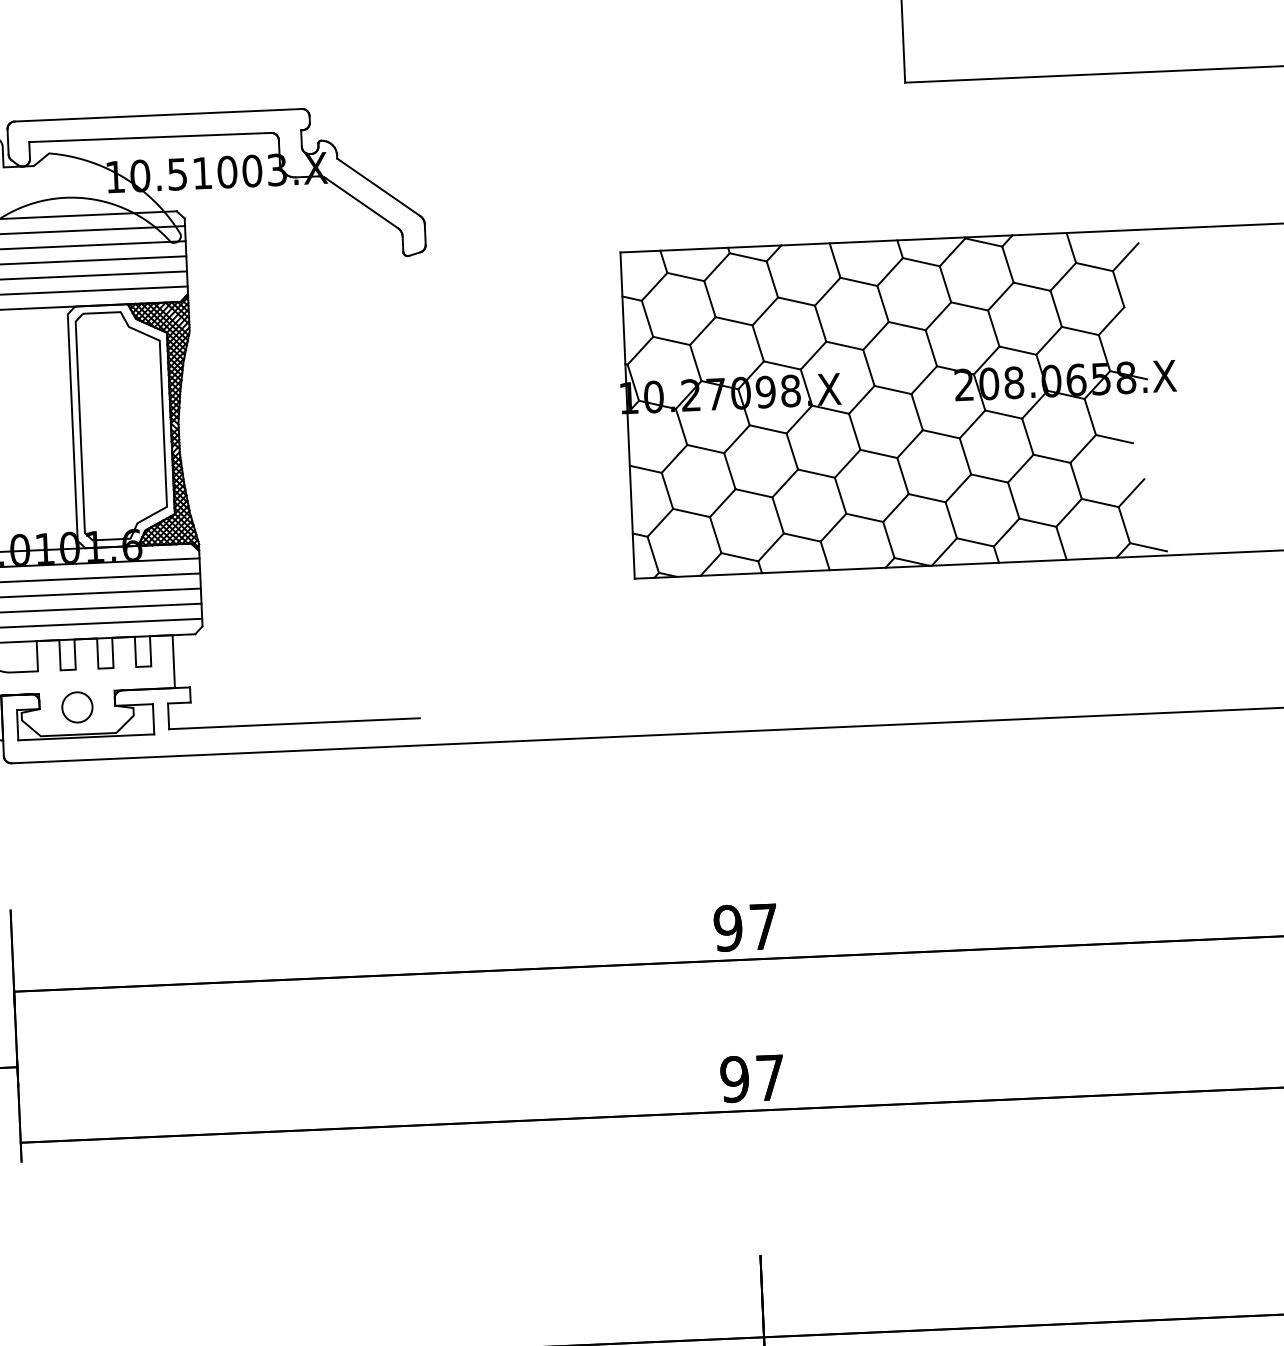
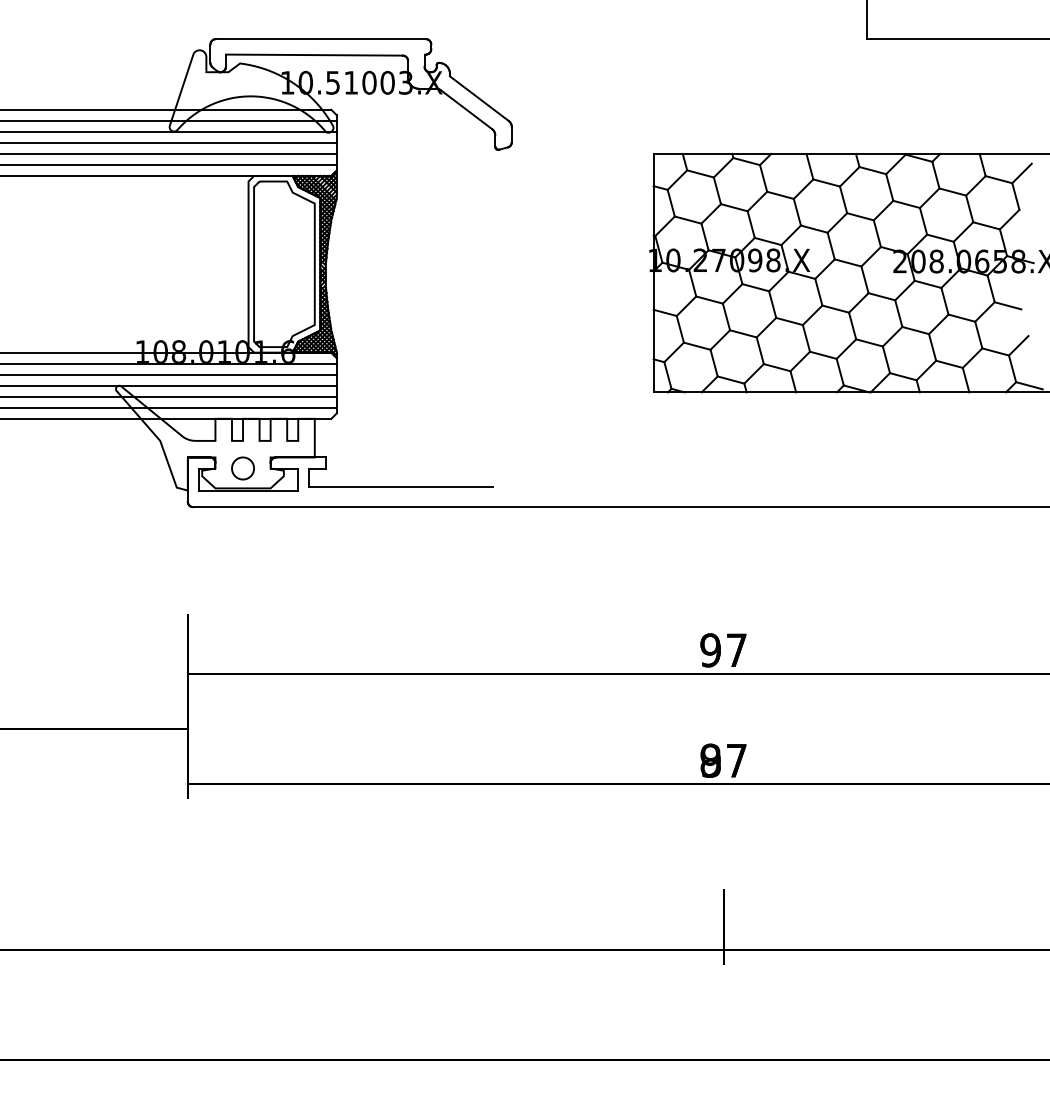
text: (734, 1079) -> (710, 760), 97 -> 87

